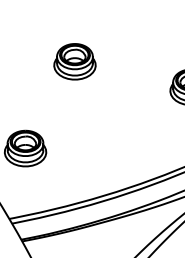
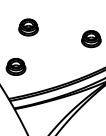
part: (74, 61) -> (28, 27), moved

